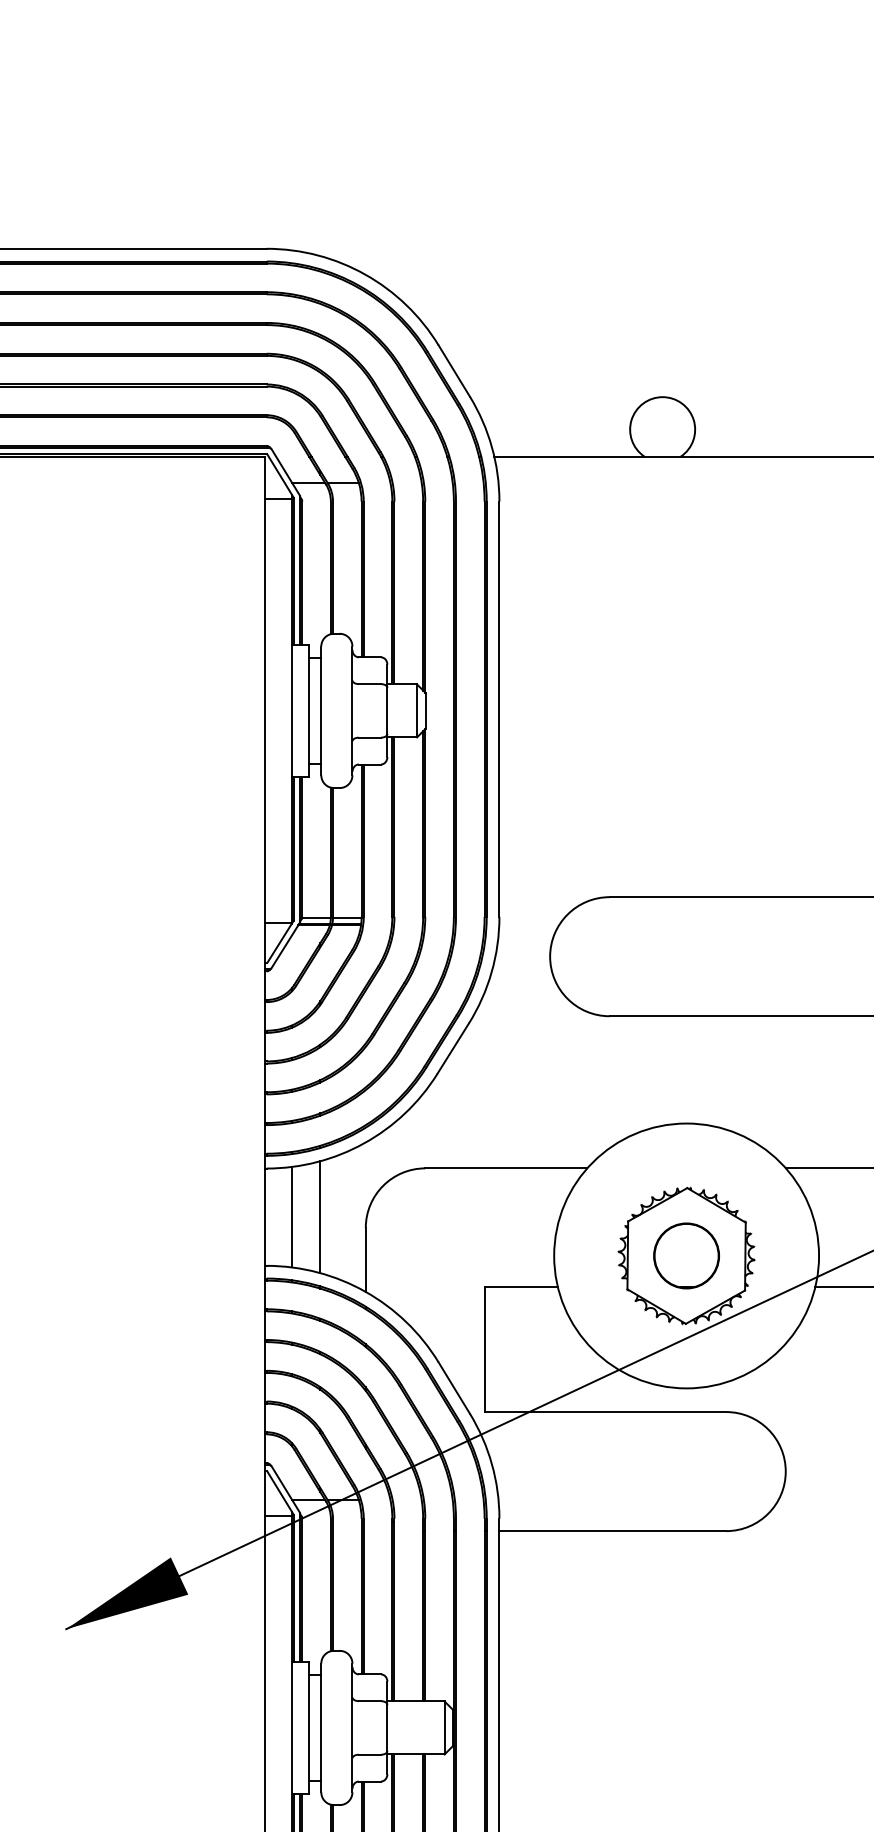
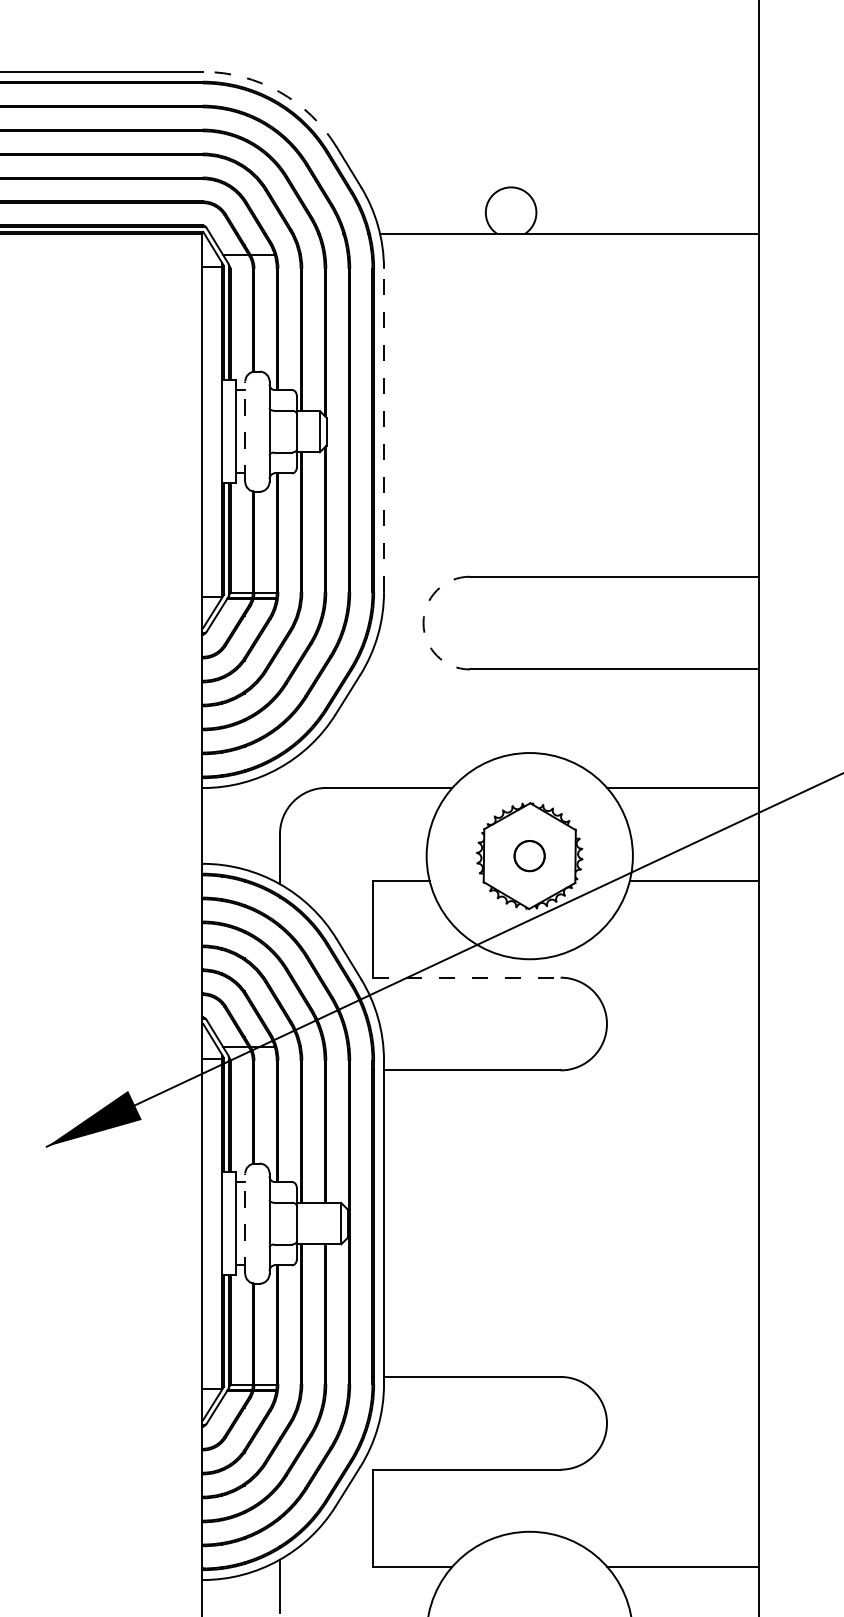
arc: (365, 274) -> (279, 91), solid -> dashed
line: (500, 709) -> (384, 430), solid -> dashed
line: (321, 710) -> (245, 431), solid -> dashed
arc: (550, 957) -> (423, 623), solid -> dashed
line: (292, 1216) -> (222, 825), removed
line: (320, 1216) -> (244, 825), removed
part: (686, 1255) -> (529, 855), size x0.6
line: (605, 1411) -> (466, 977), solid -> dashed
line: (321, 1727) -> (245, 1223), solid -> dashed

